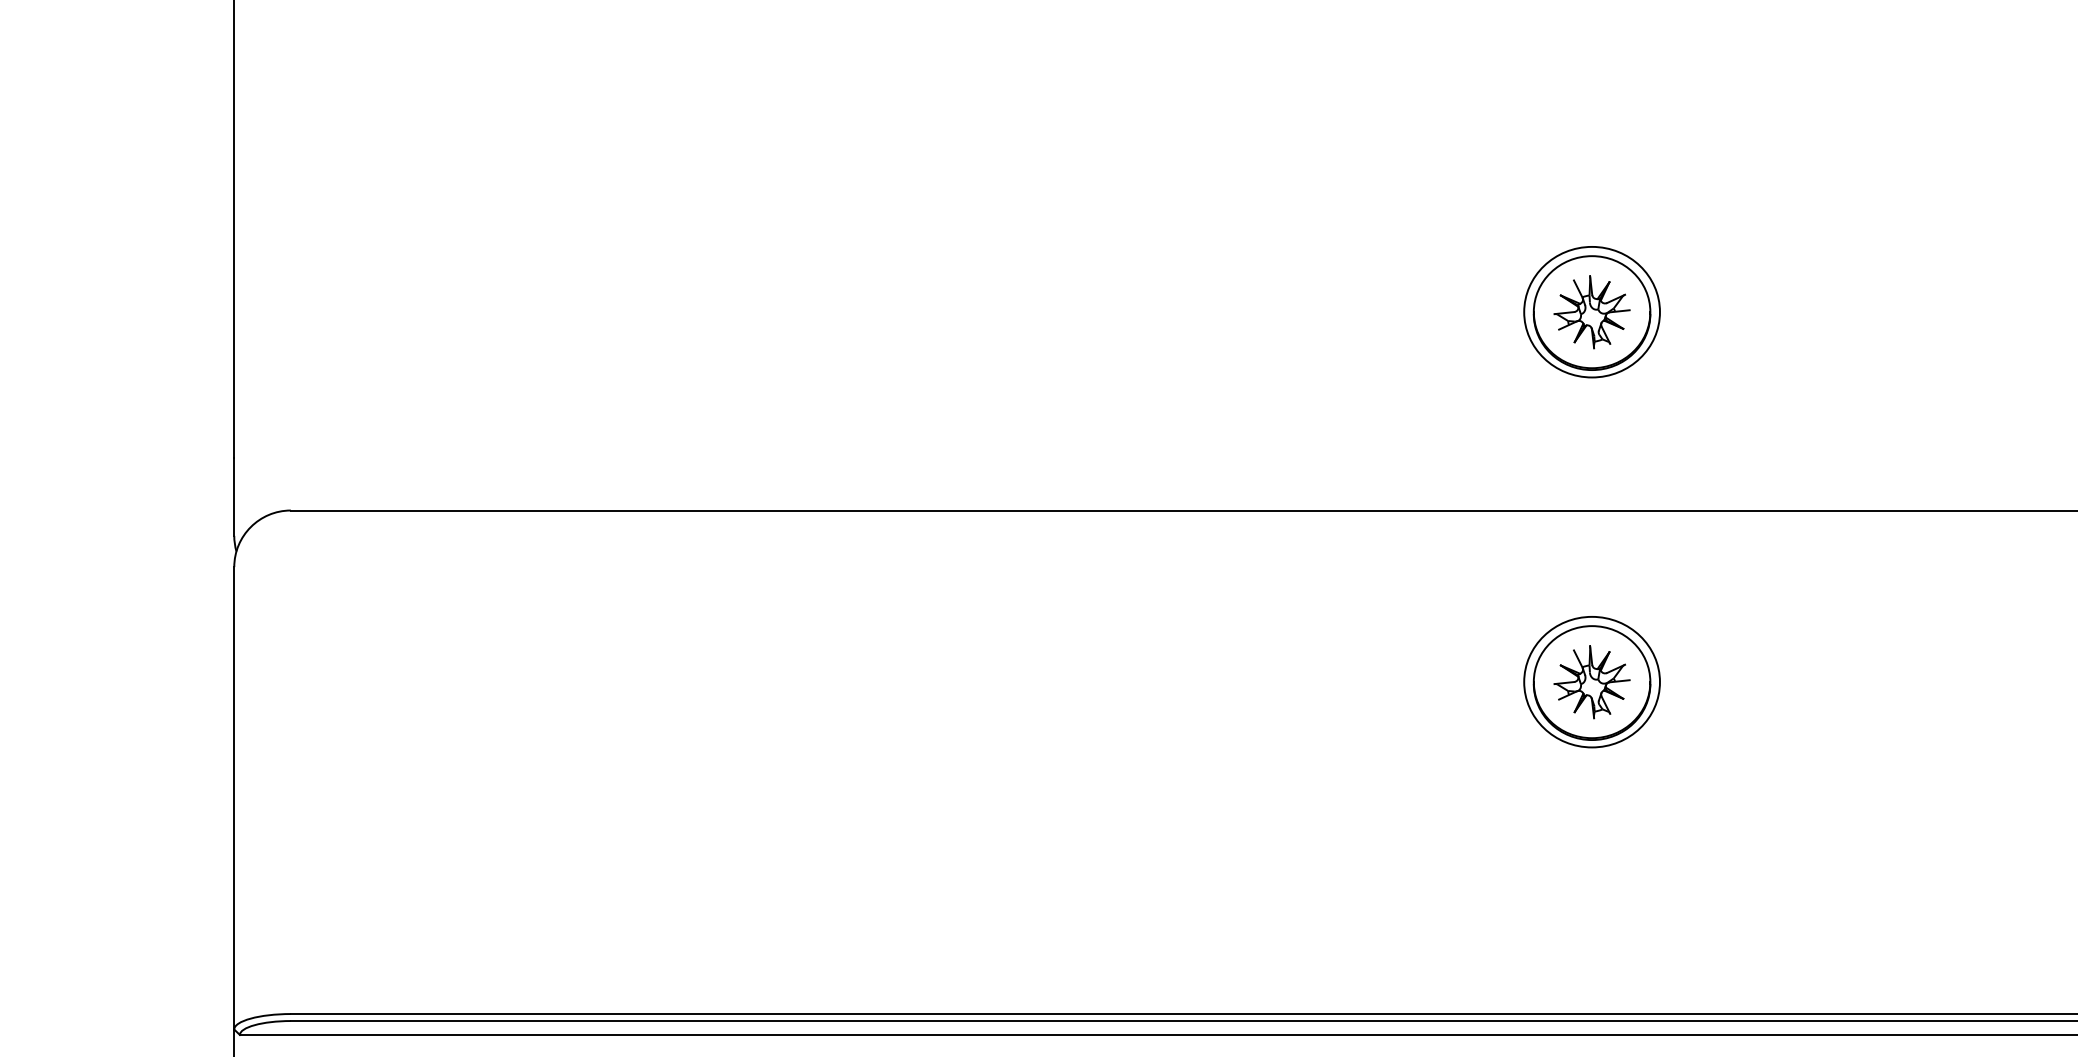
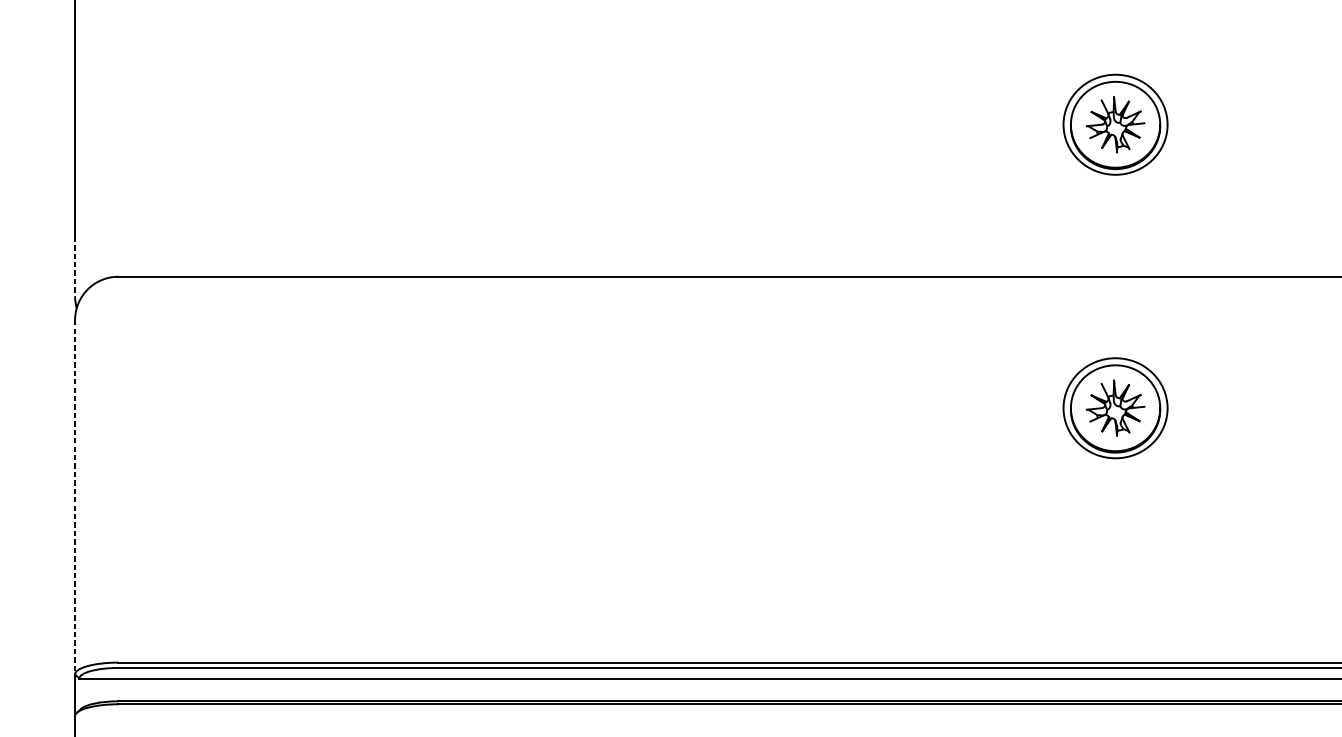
line: (234, 497) -> (75, 266), solid -> dashed
line: (234, 798) -> (75, 497), solid -> dashed

